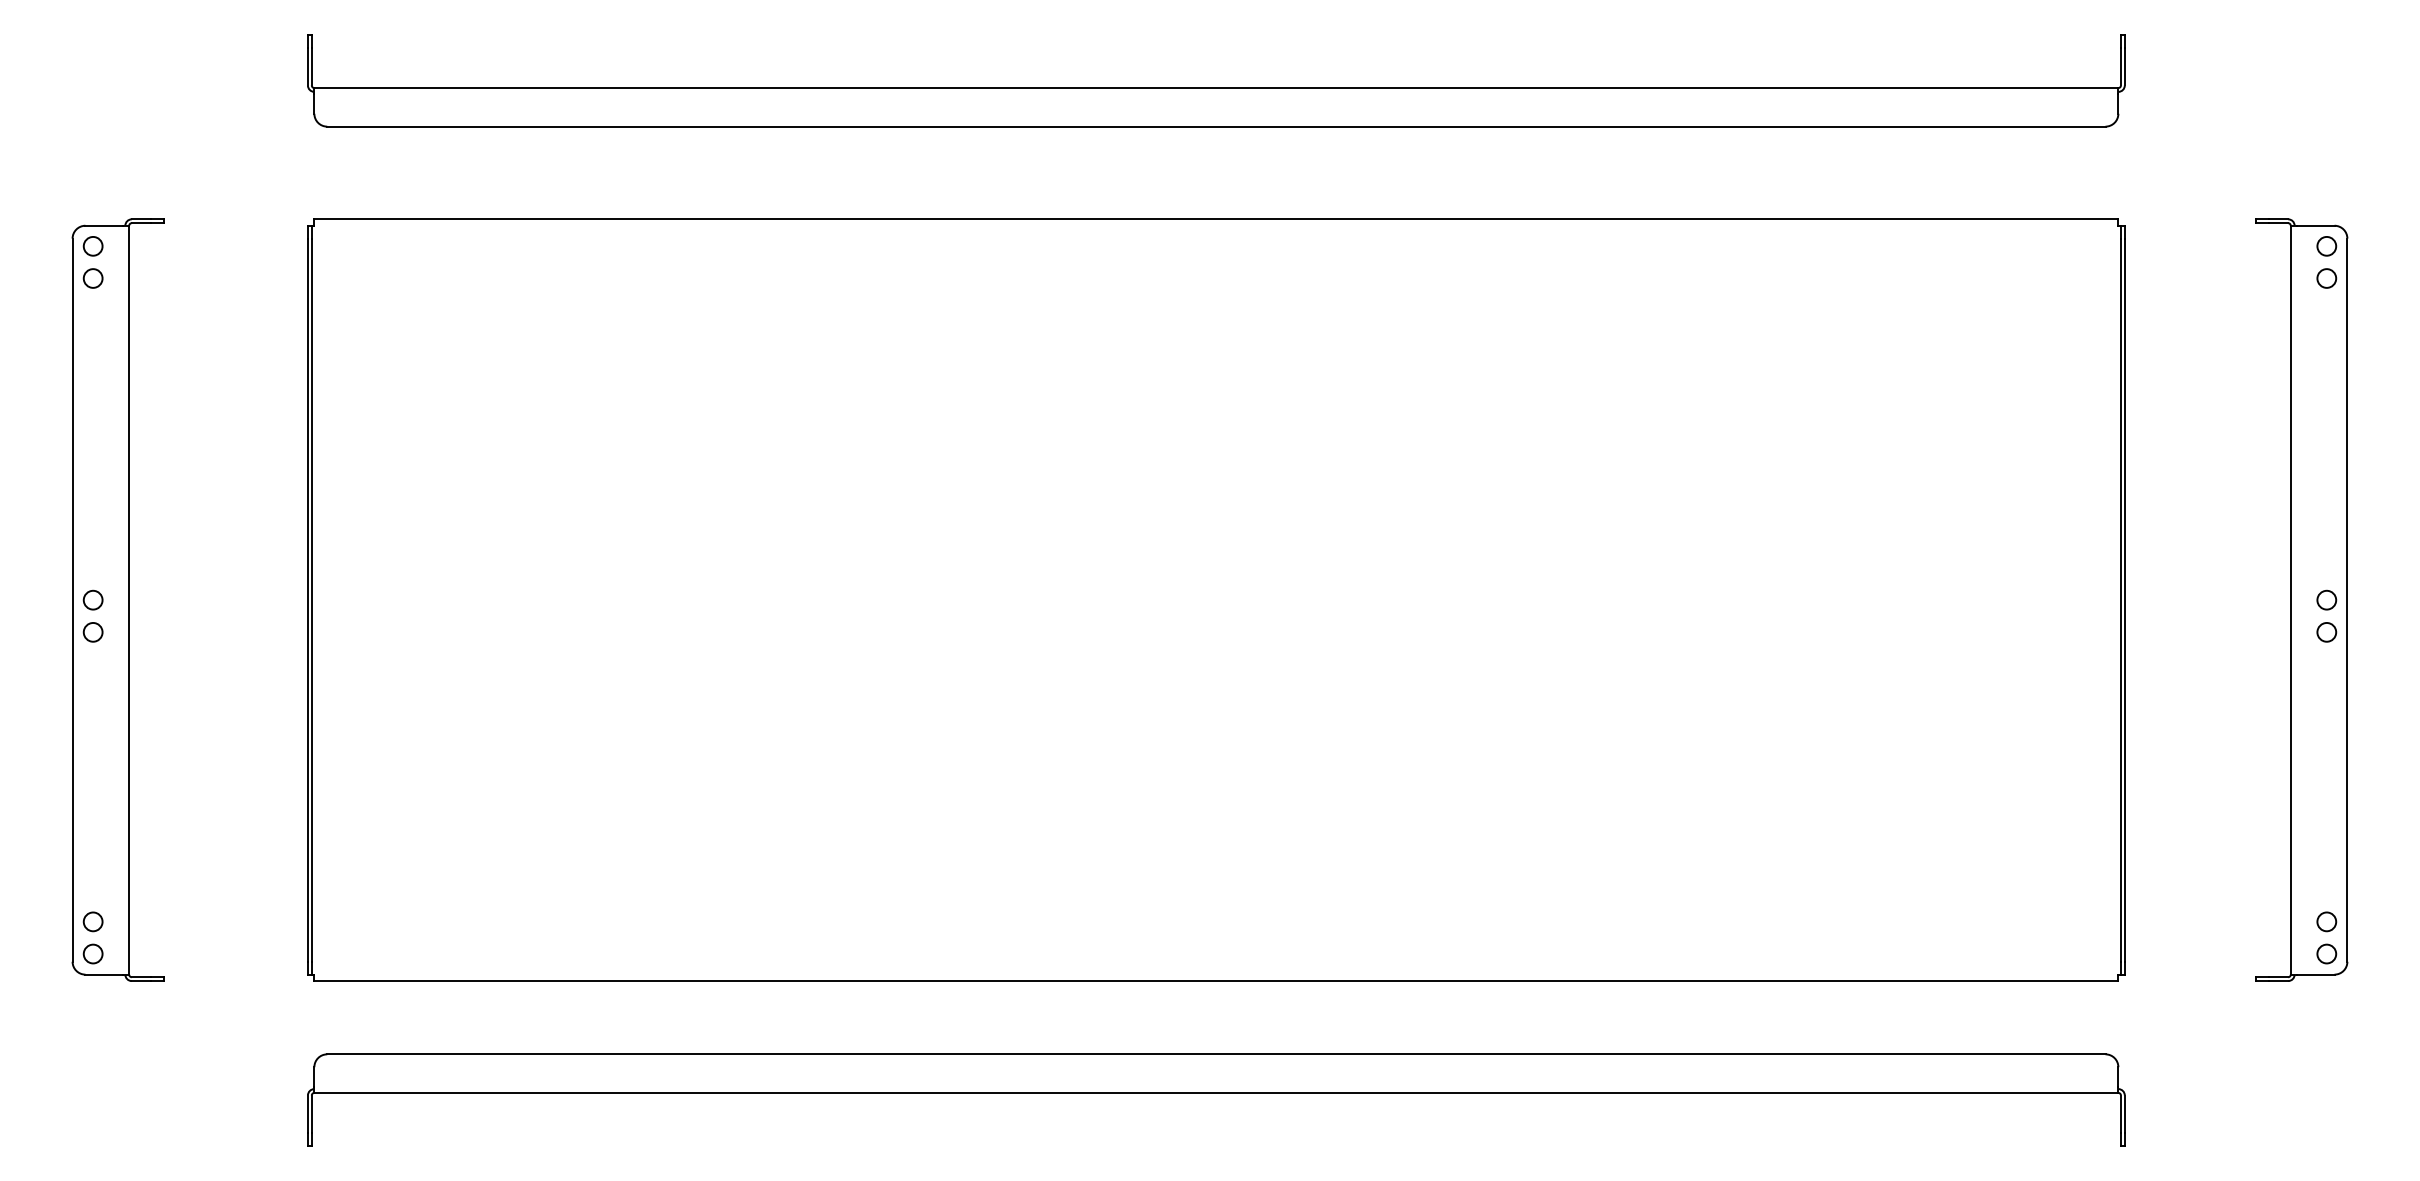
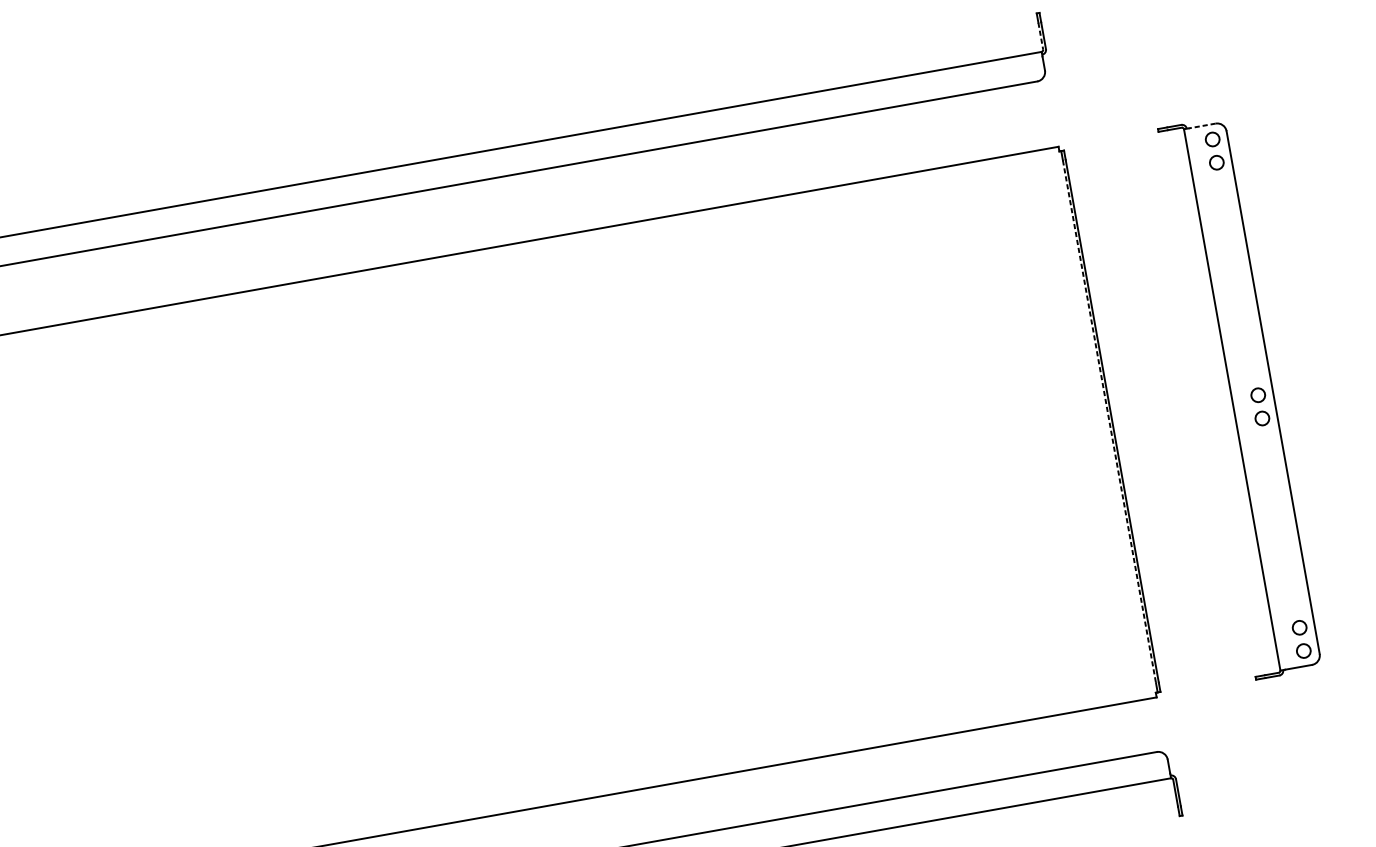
line: (2120, 66) -> (1040, 36), solid -> dashed
line: (2315, 225) -> (1201, 125), solid -> dashed
line: (2120, 600) -> (1109, 422), solid -> dashed

